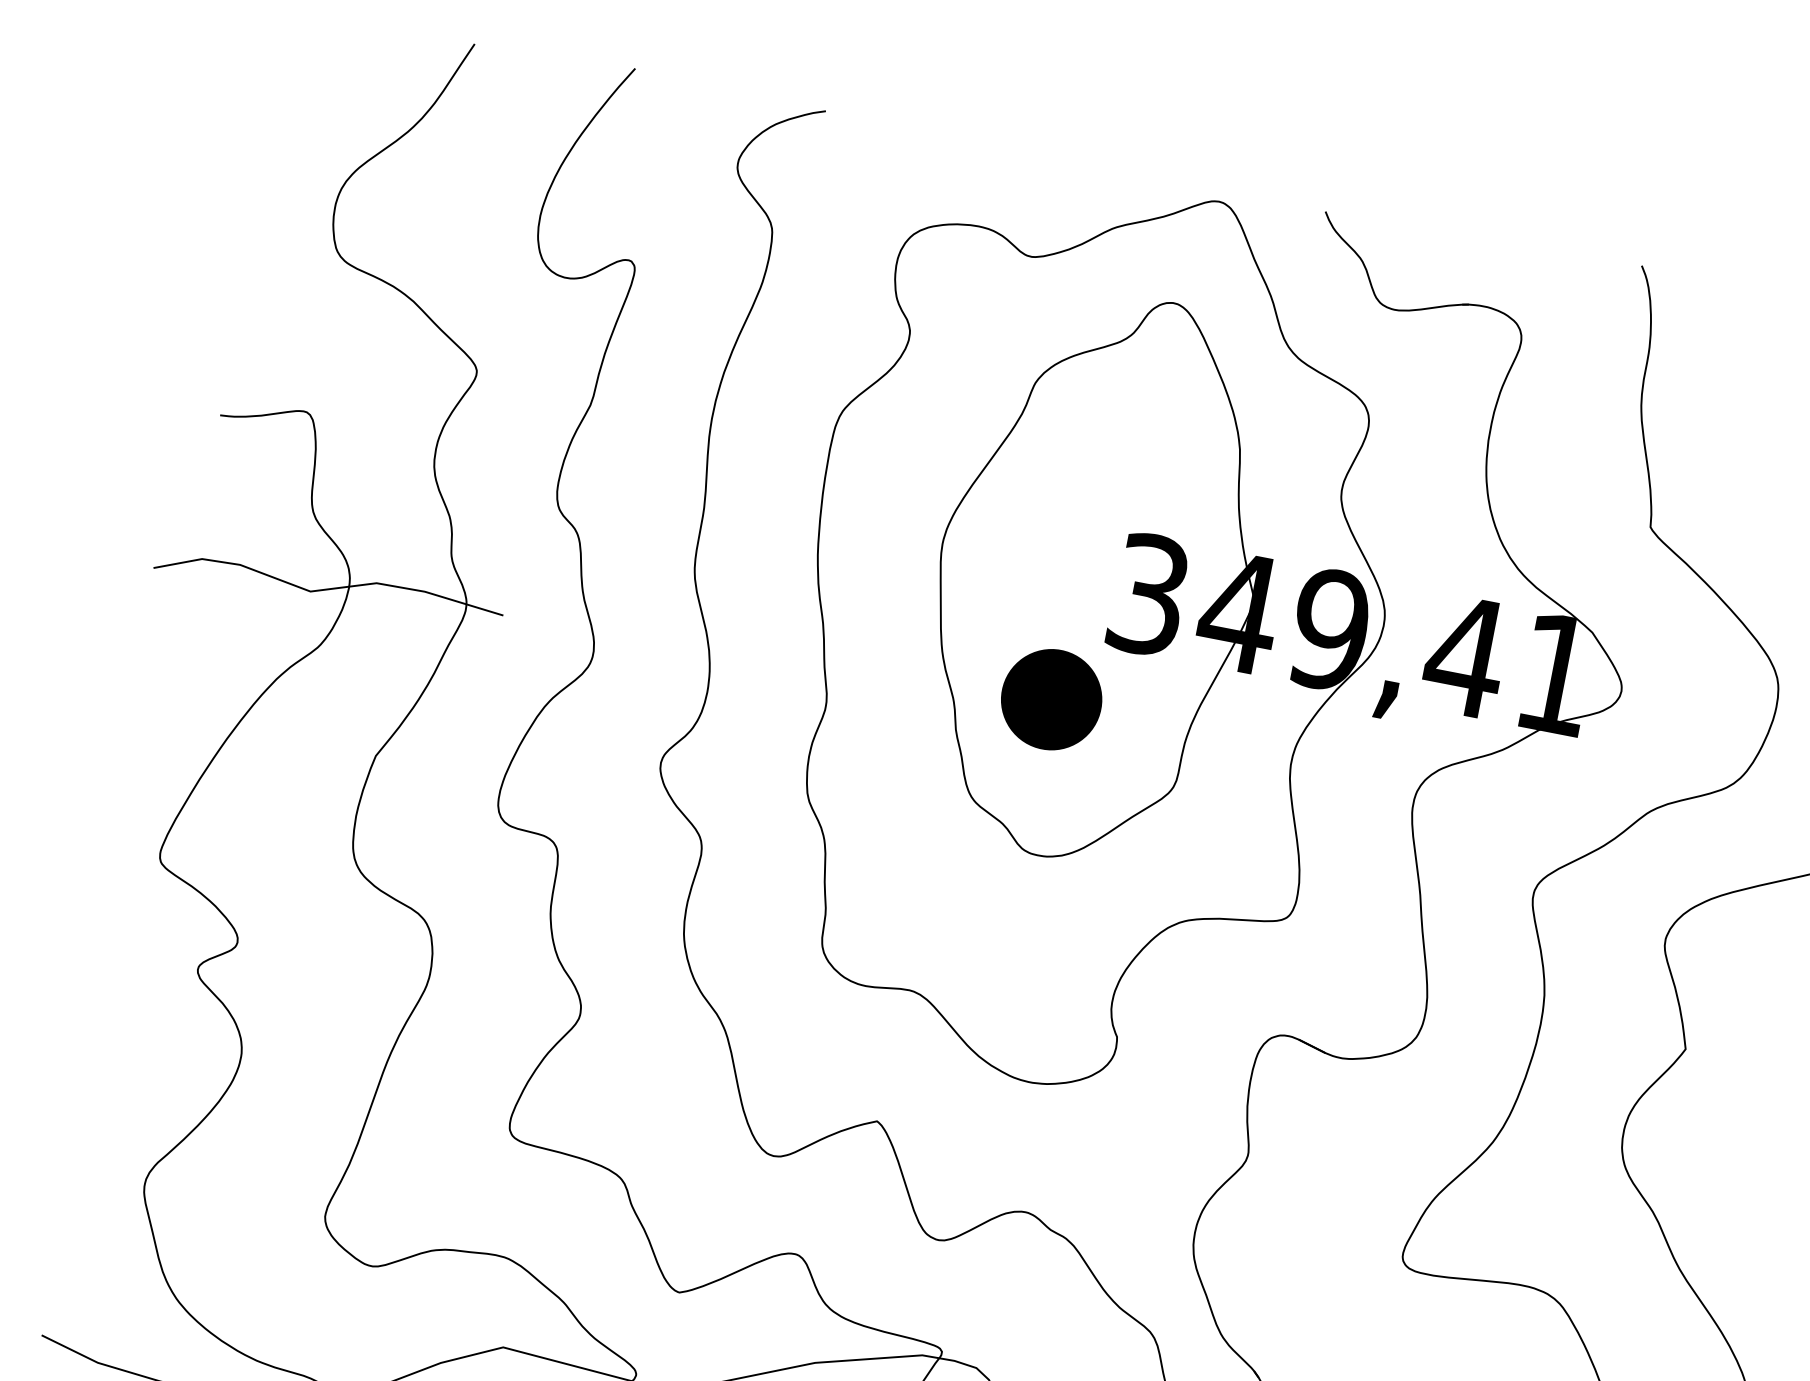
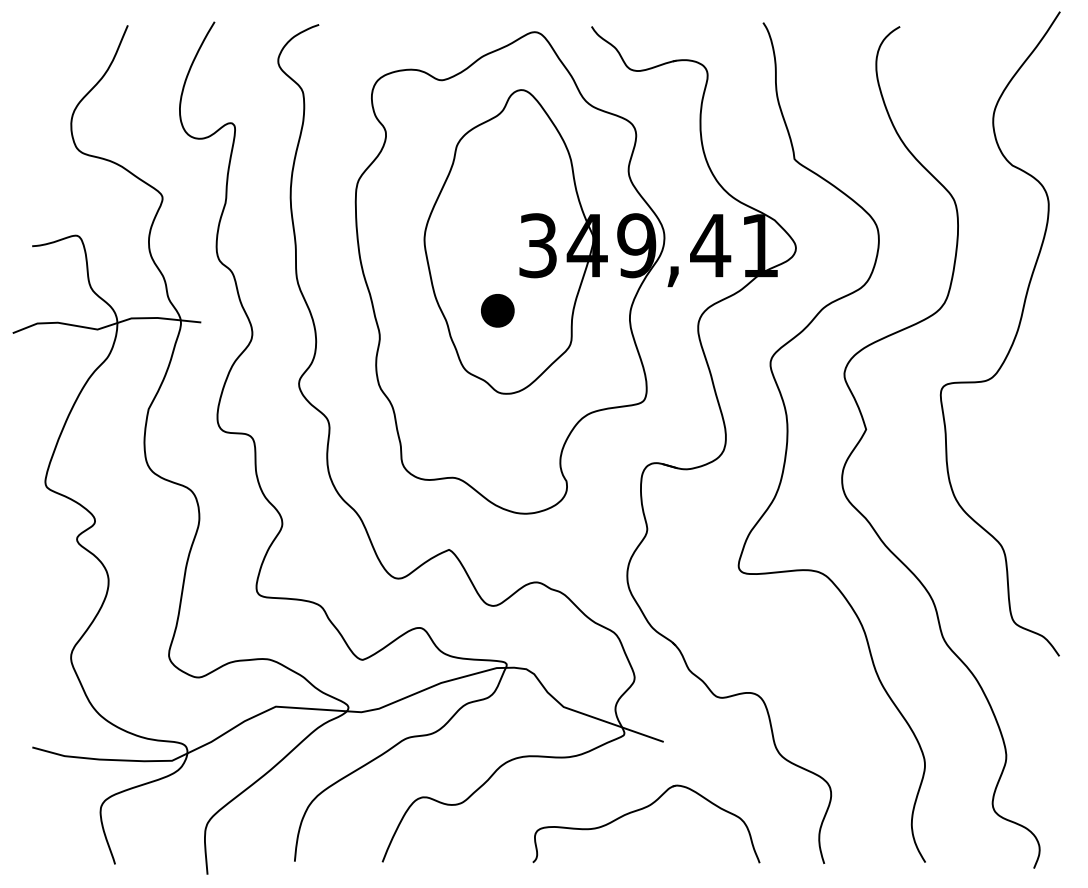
part: (1051, 699) -> (497, 310), size x0.62

